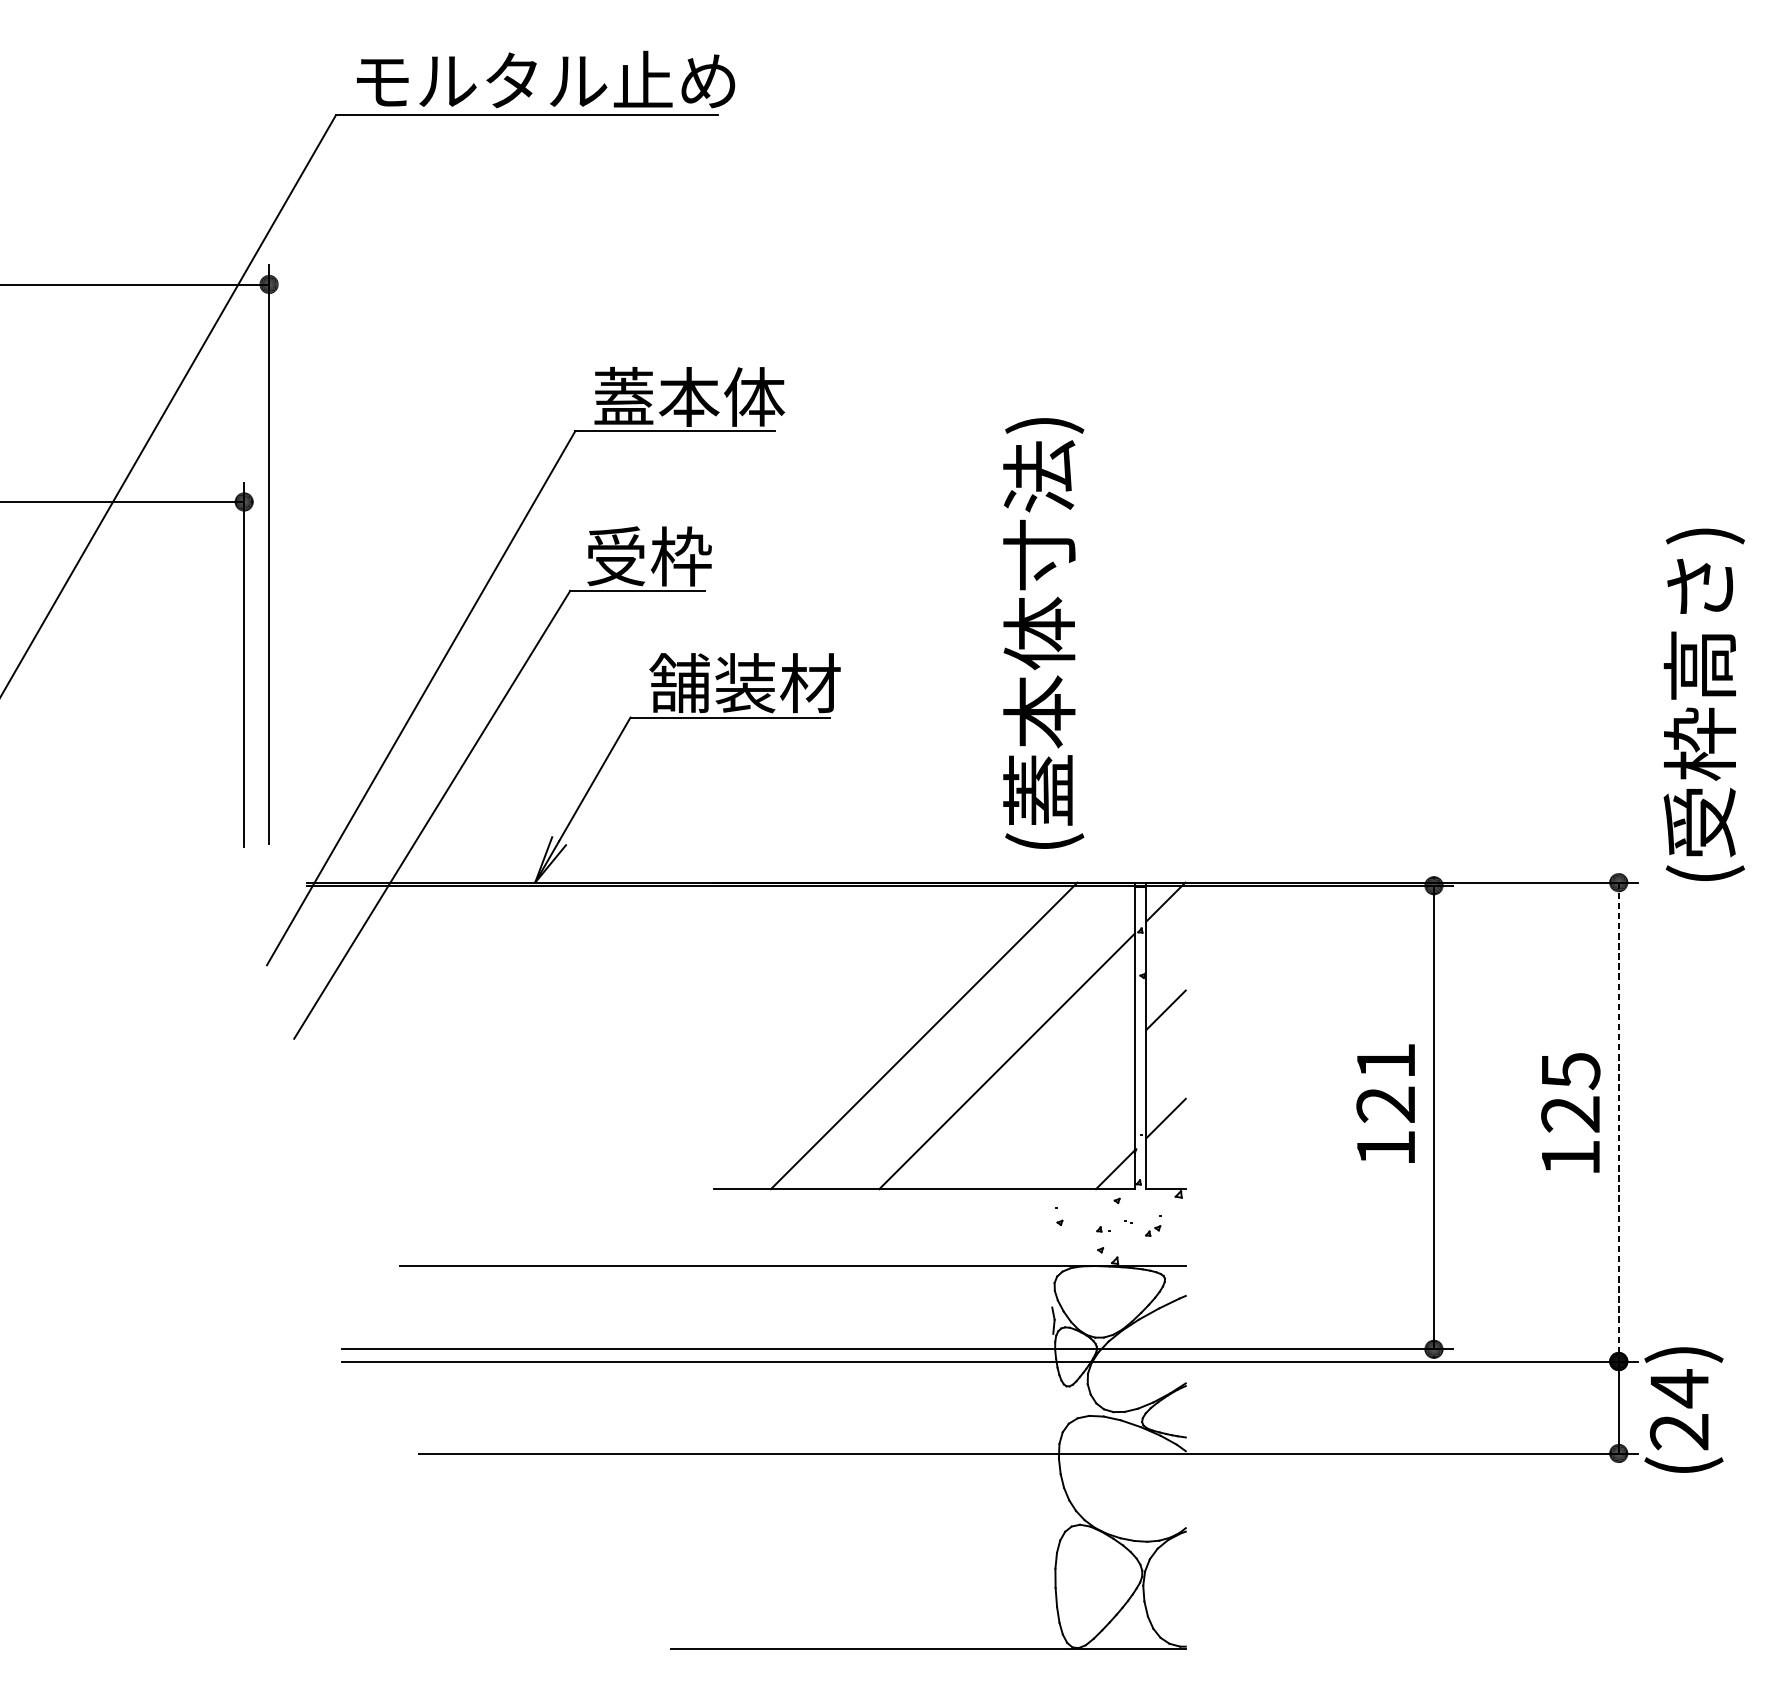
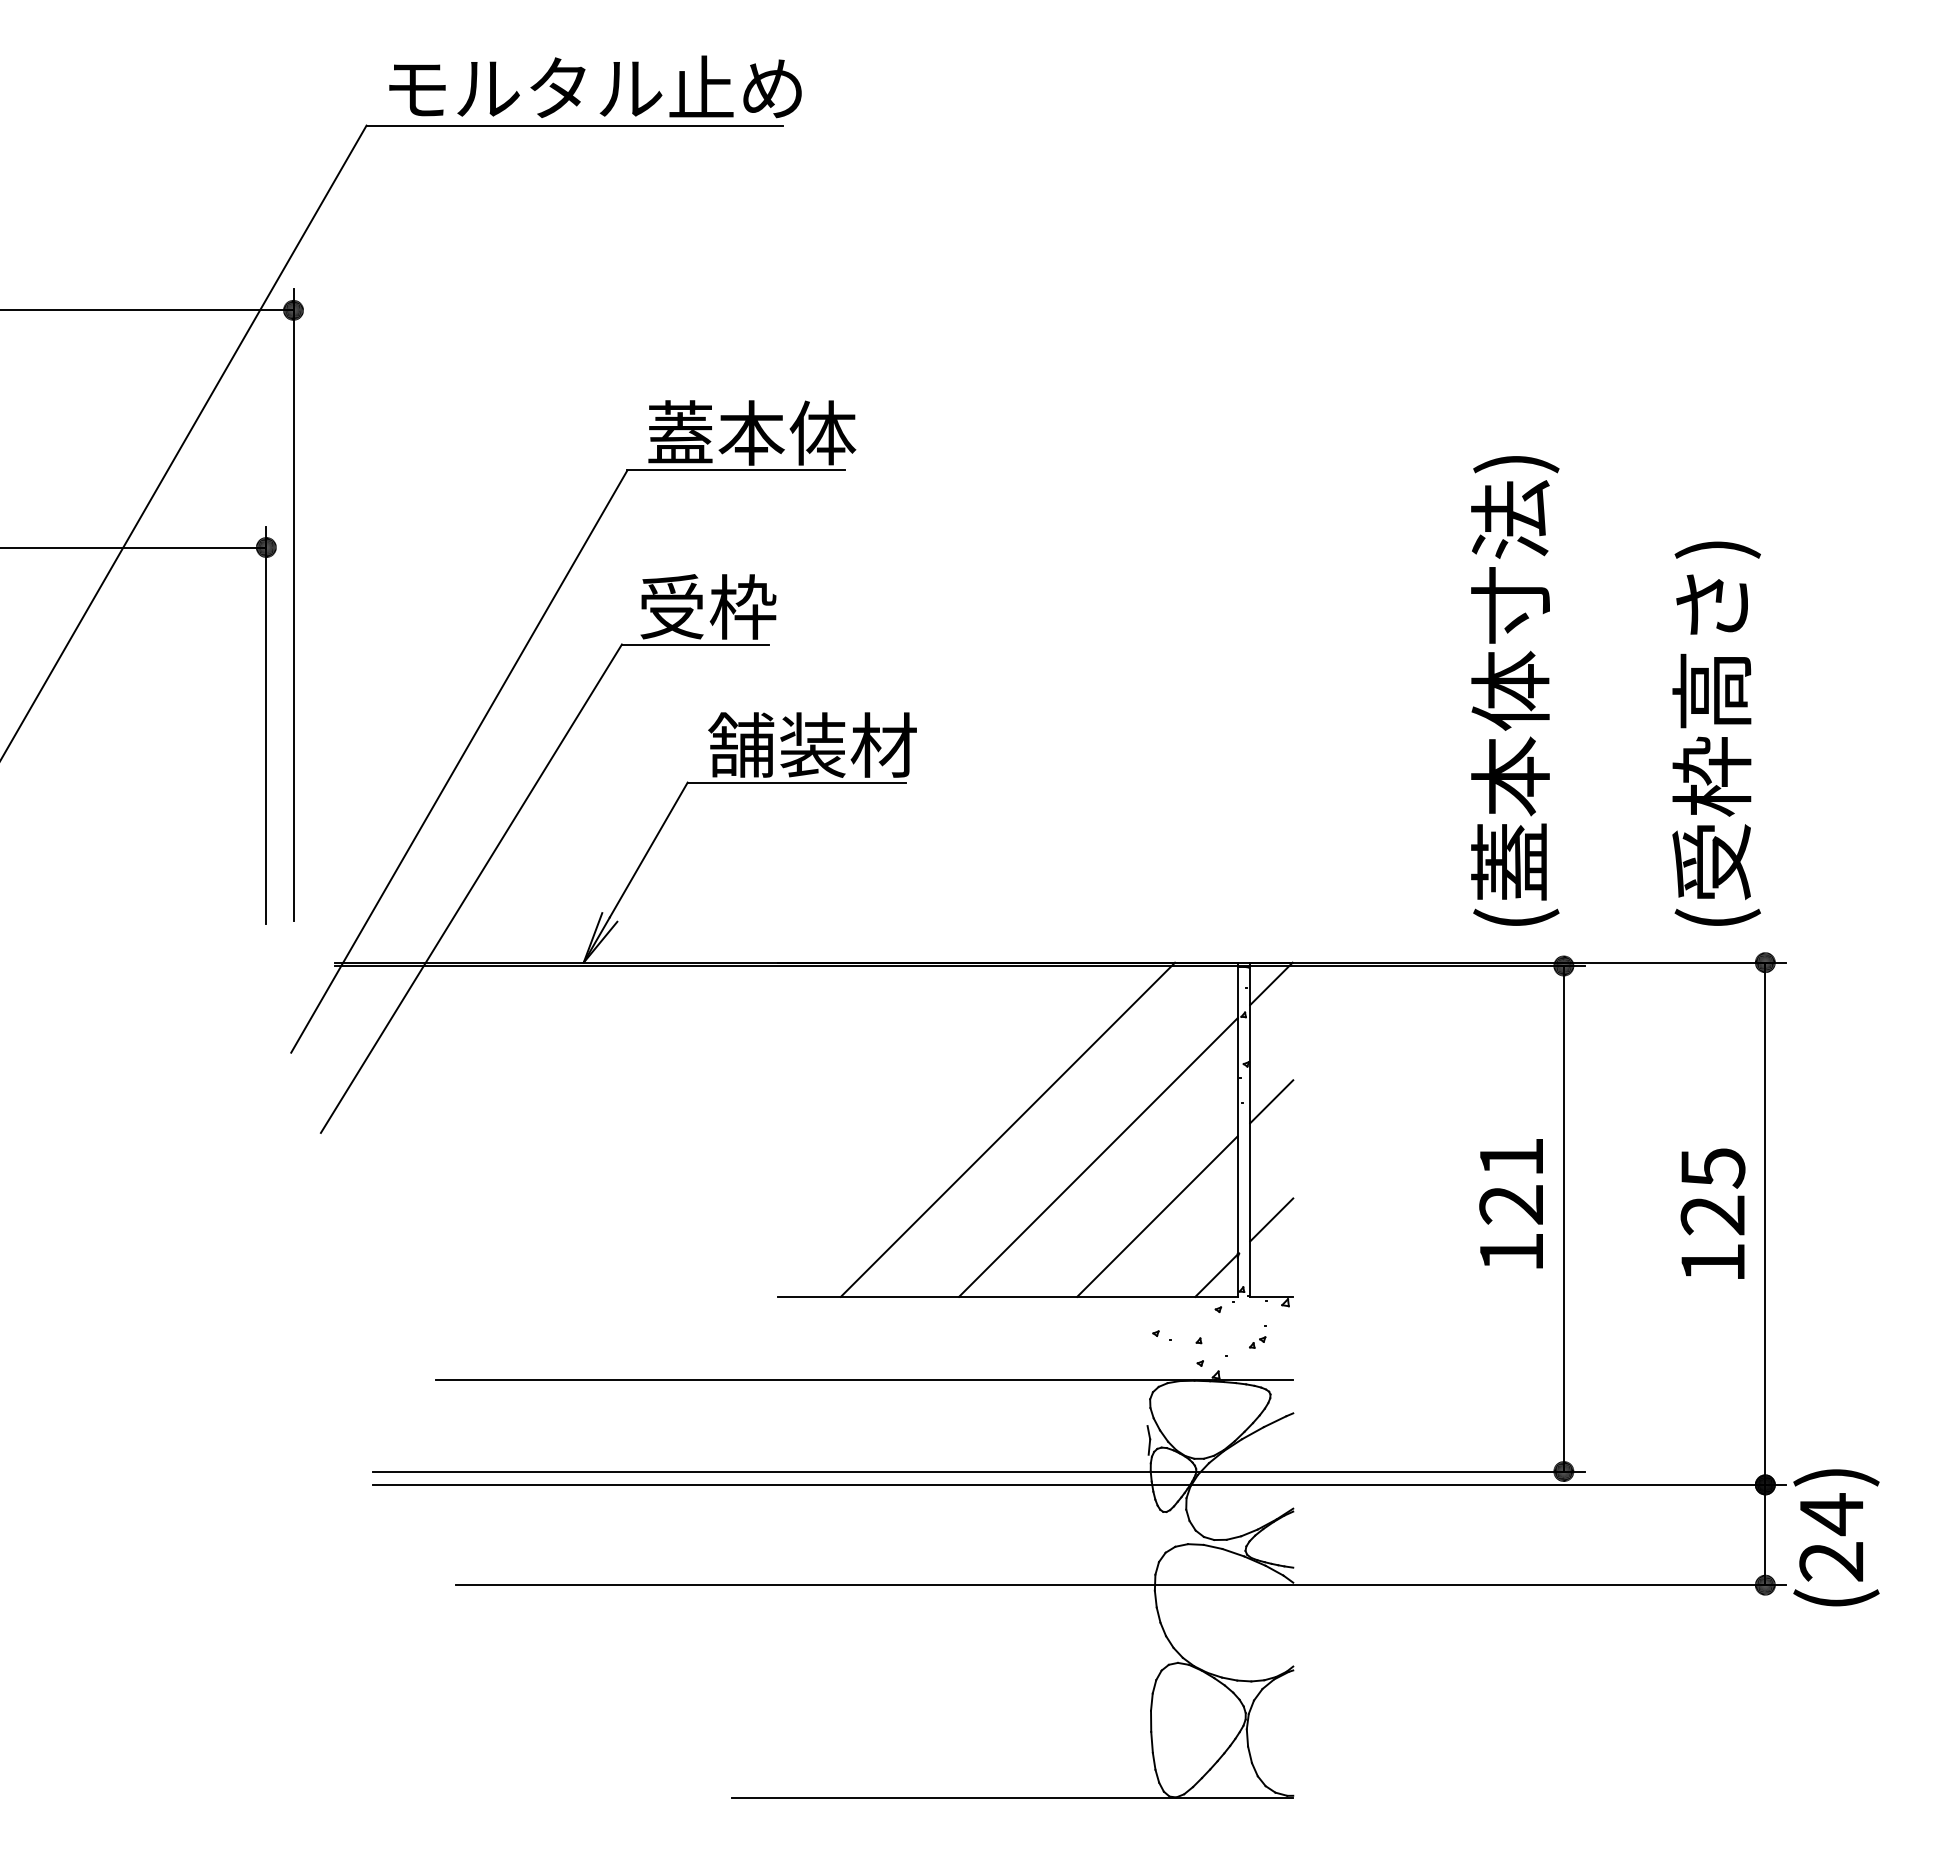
text: (1043, 633) -> (1515, 690), moved
text: (1704, 704) -> (1716, 733), moved
line: (1061, 1115) -> (1157, 1216), added
line: (1618, 1122) -> (1765, 1224), dashed -> solid

